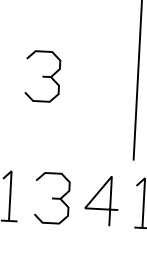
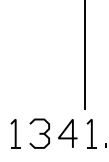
part: (42, 76) -> (30, 64), removed

